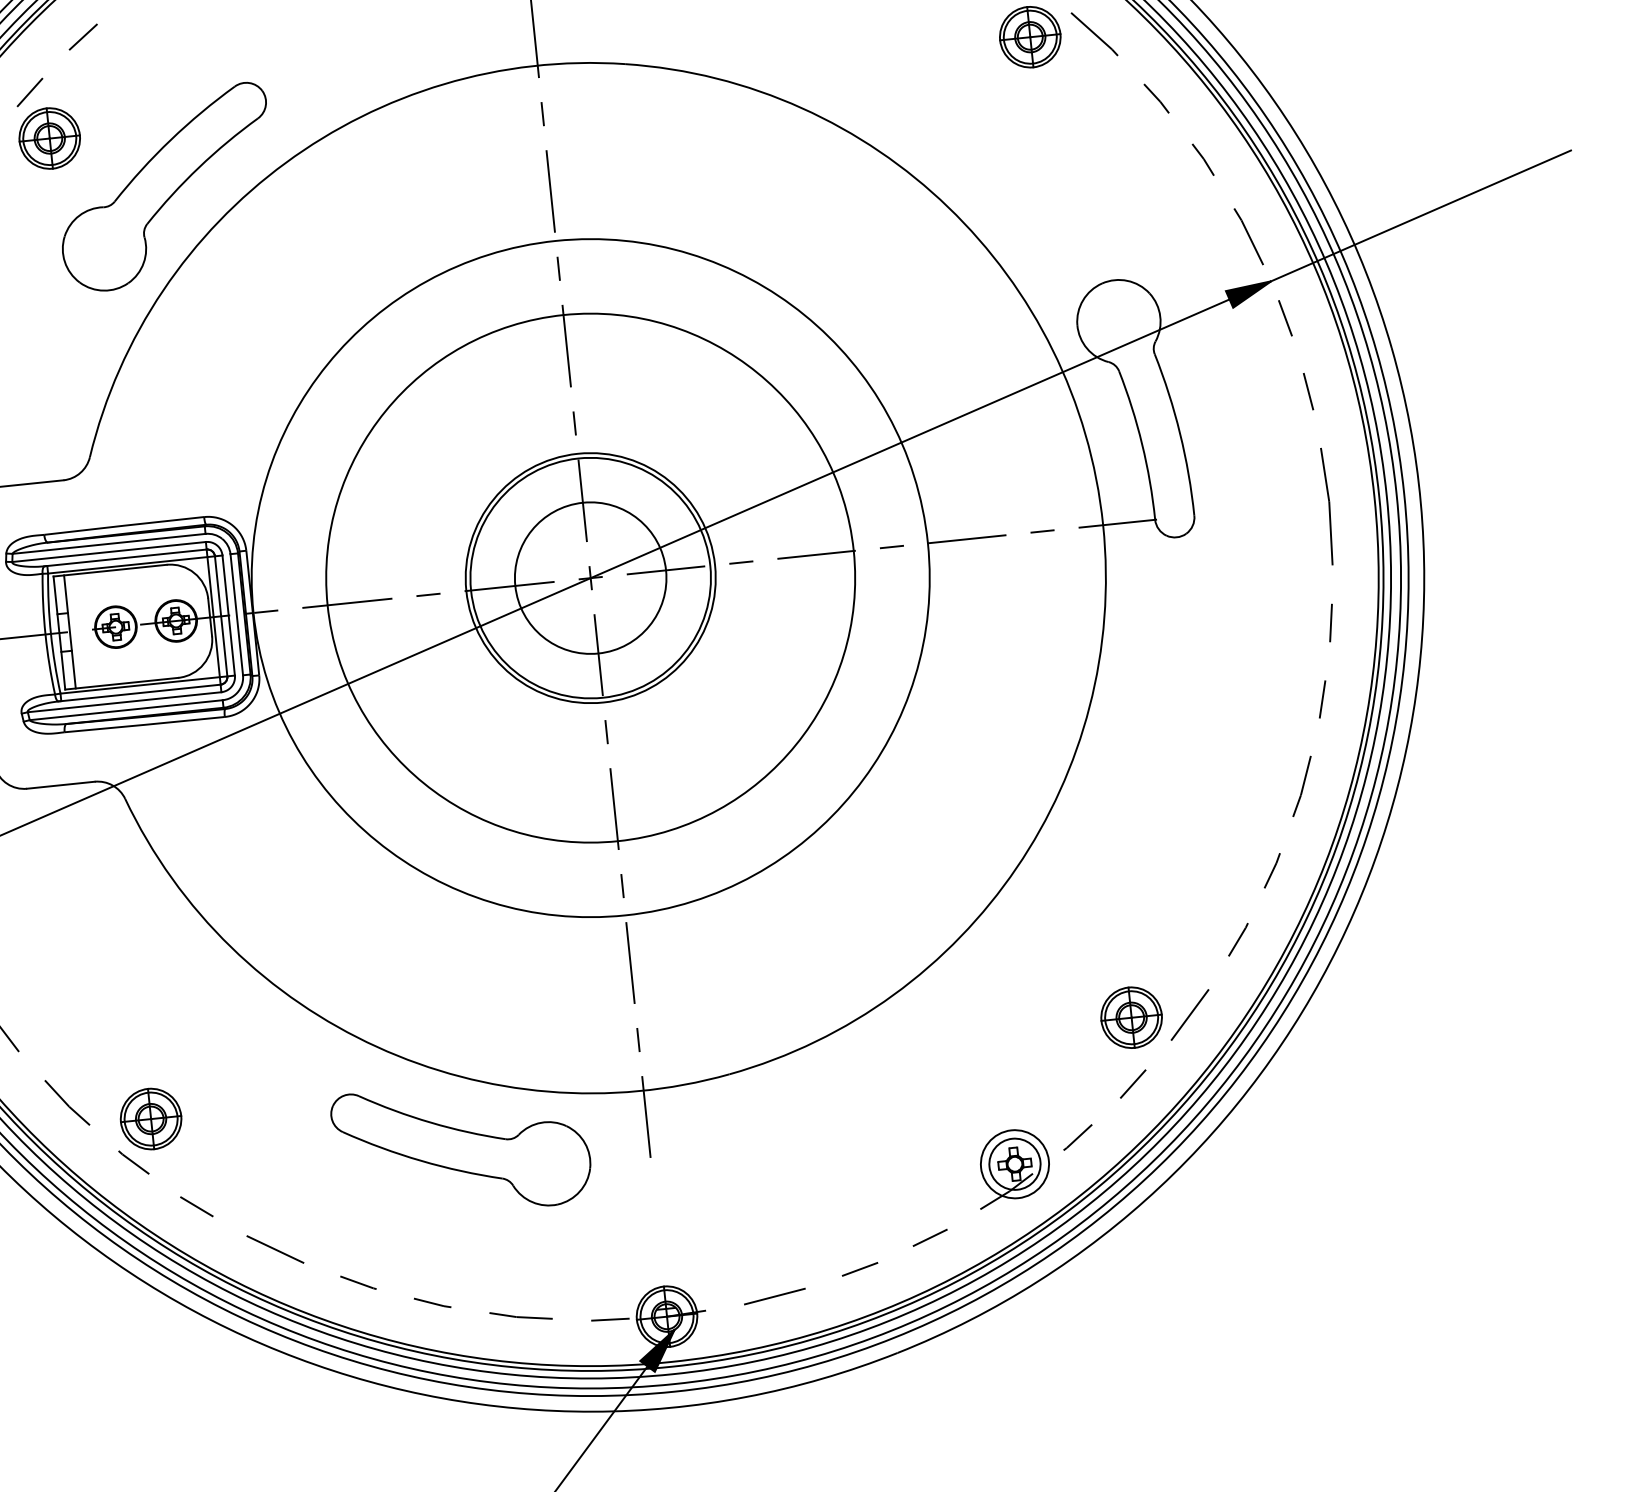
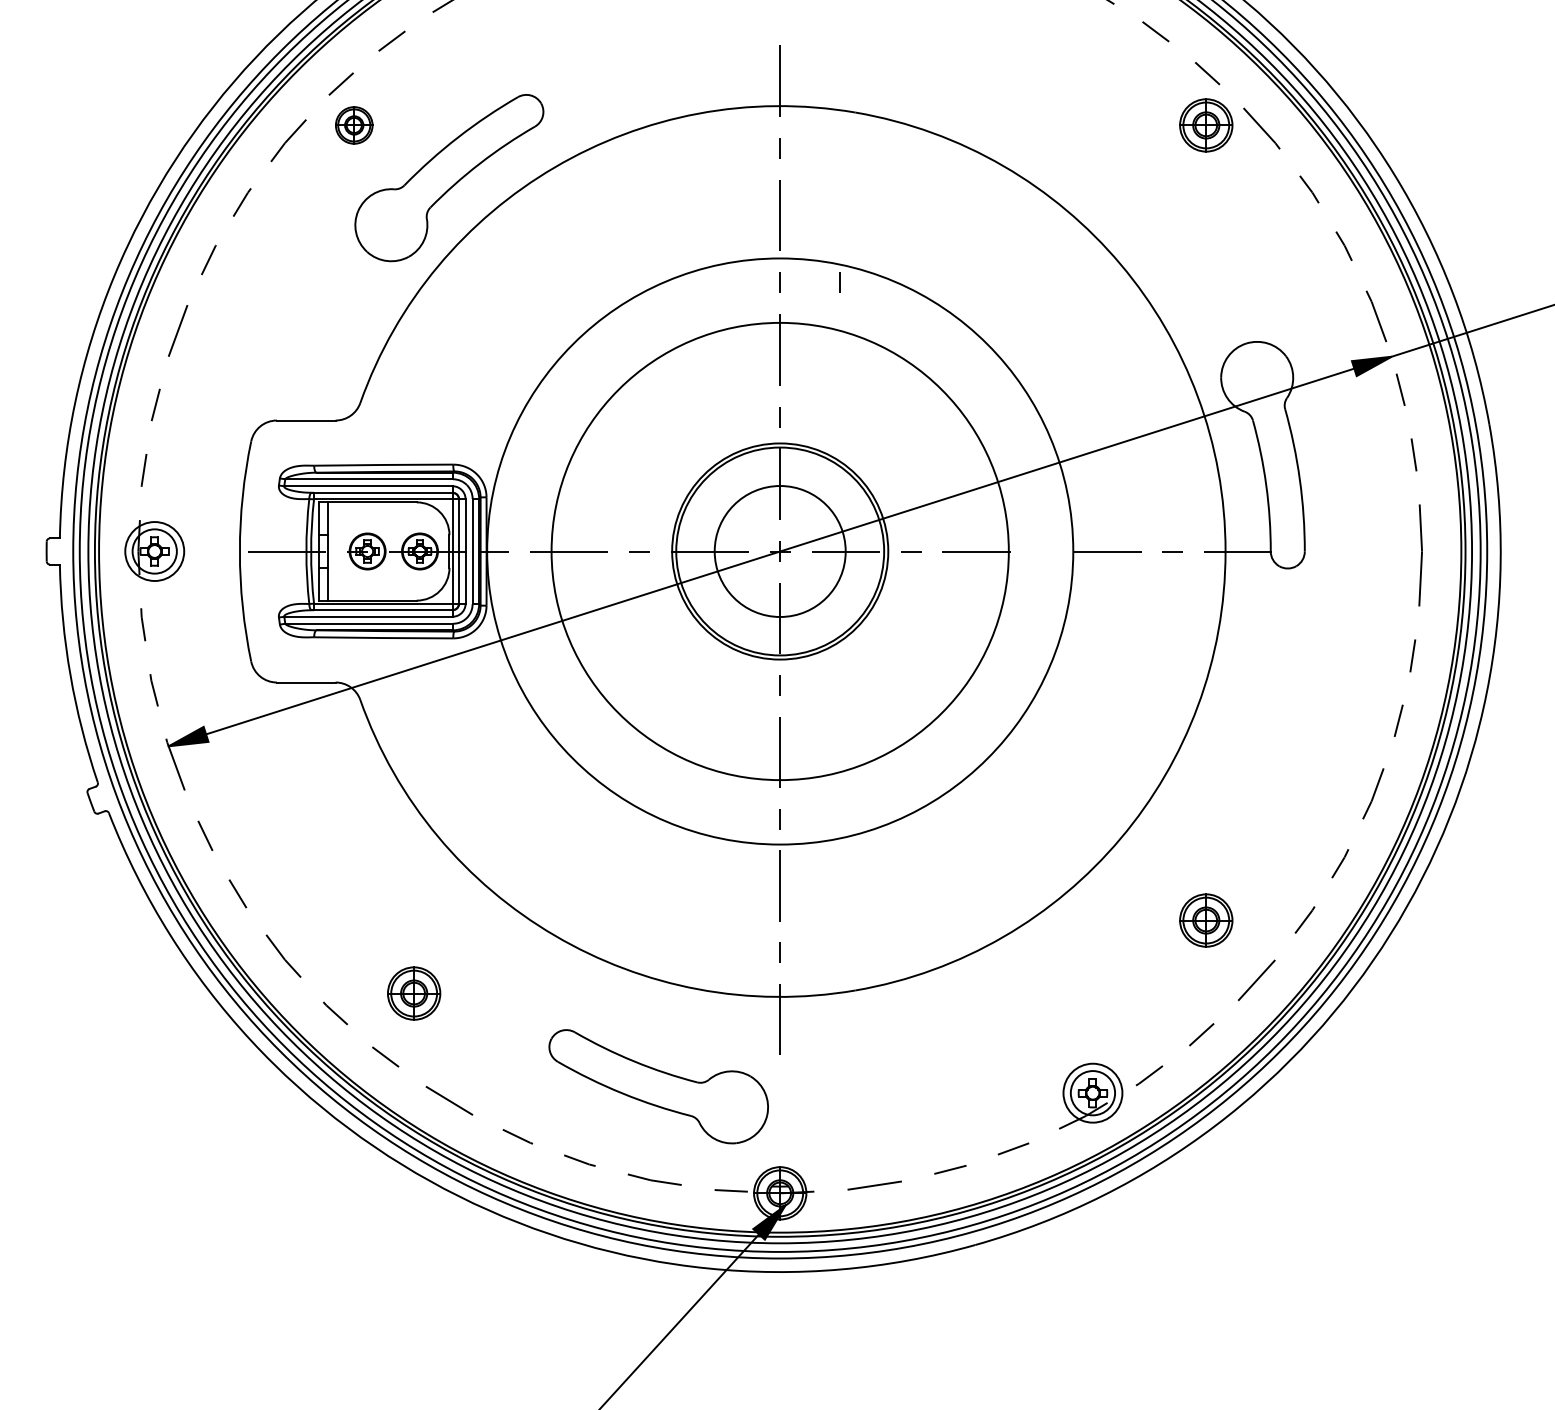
part: (50, 138) -> (354, 125), size x0.7
line: (626, 261) -> (839, 282), added
line: (891, 547) -> (1041, 551), removed
part: (1131, 1017) -> (1206, 920), moved
part: (151, 1118) -> (414, 993), moved
part: (461, 1148) -> (658, 1086), moved

